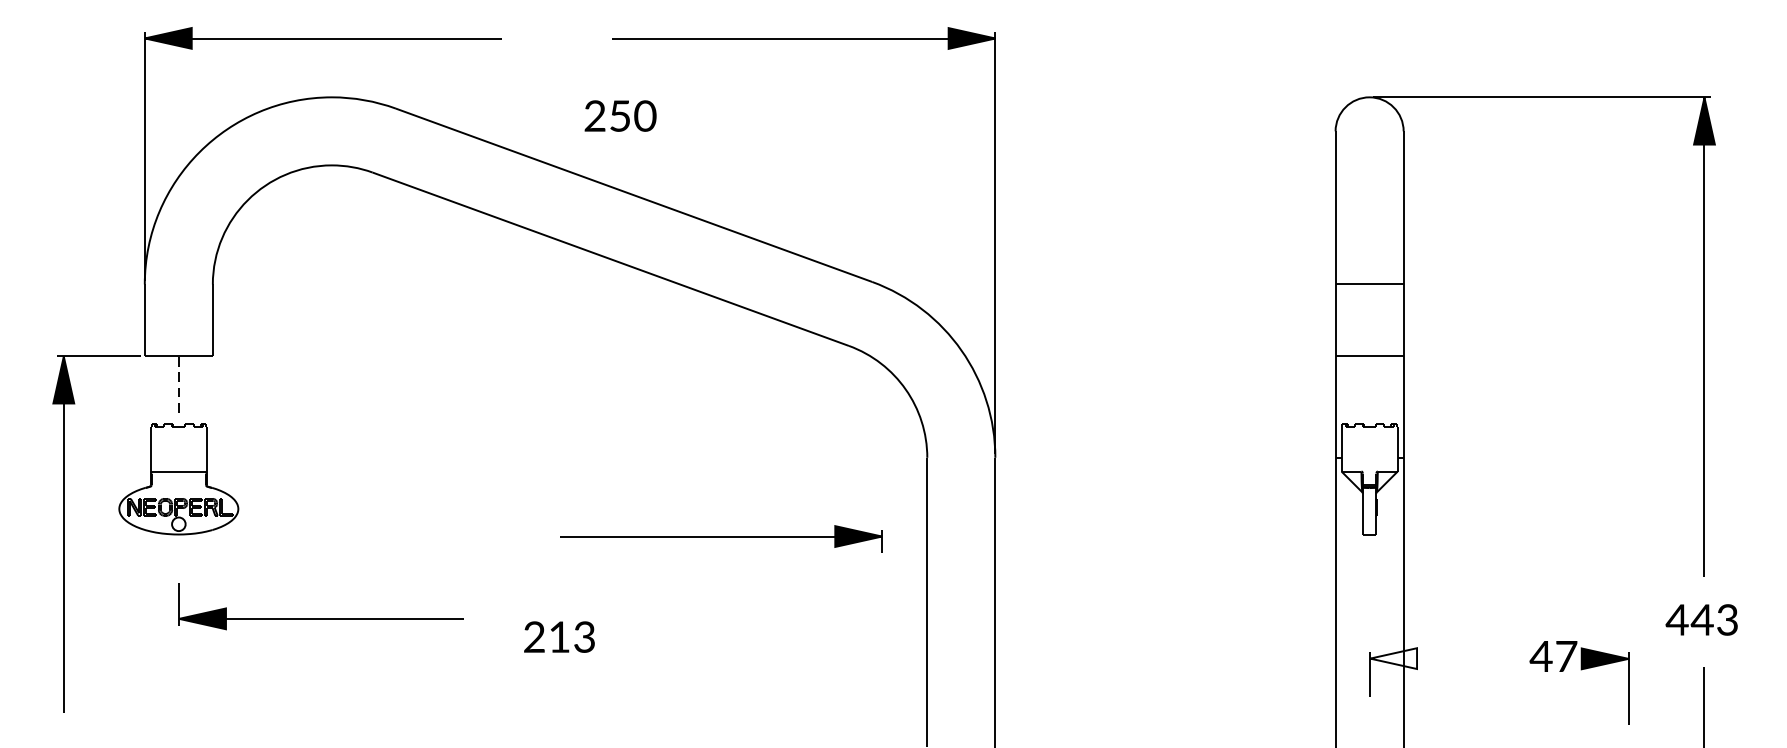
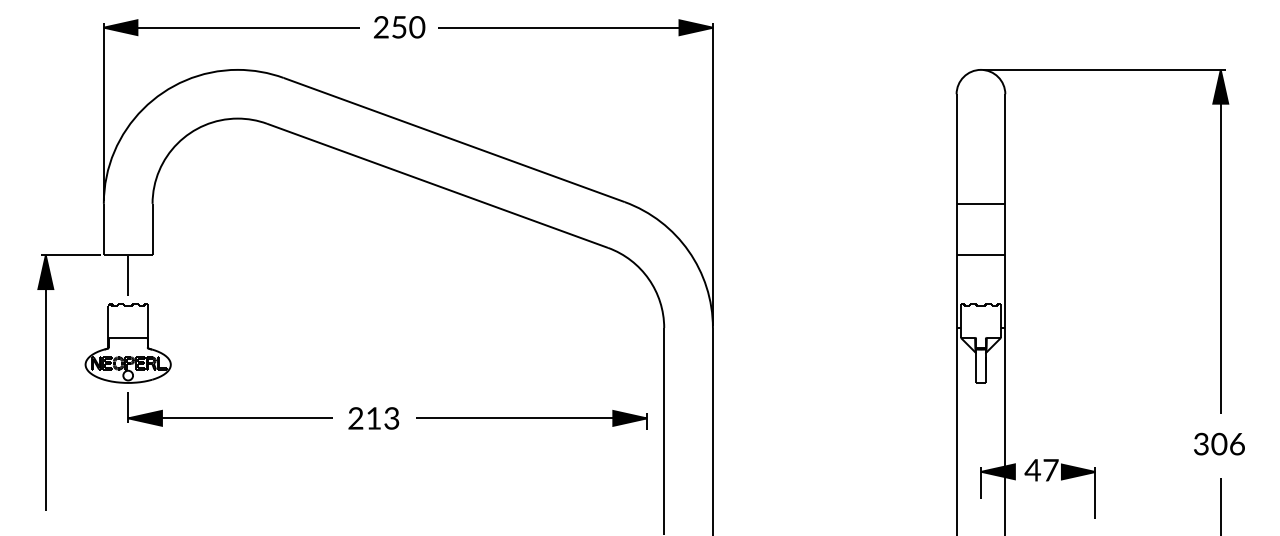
text: (620, 116) -> (399, 27), moved
line: (179, 385) -> (128, 276), dashed -> solid
part: (721, 538) -> (531, 419), moved
part: (320, 617) -> (229, 417), moved
text: (1701, 619) -> (1218, 443), 443 -> 306
text: (559, 637) -> (373, 418), moved
fill: (1392, 658) -> (997, 471), added
part: (1581, 670) -> (1061, 480), moved

